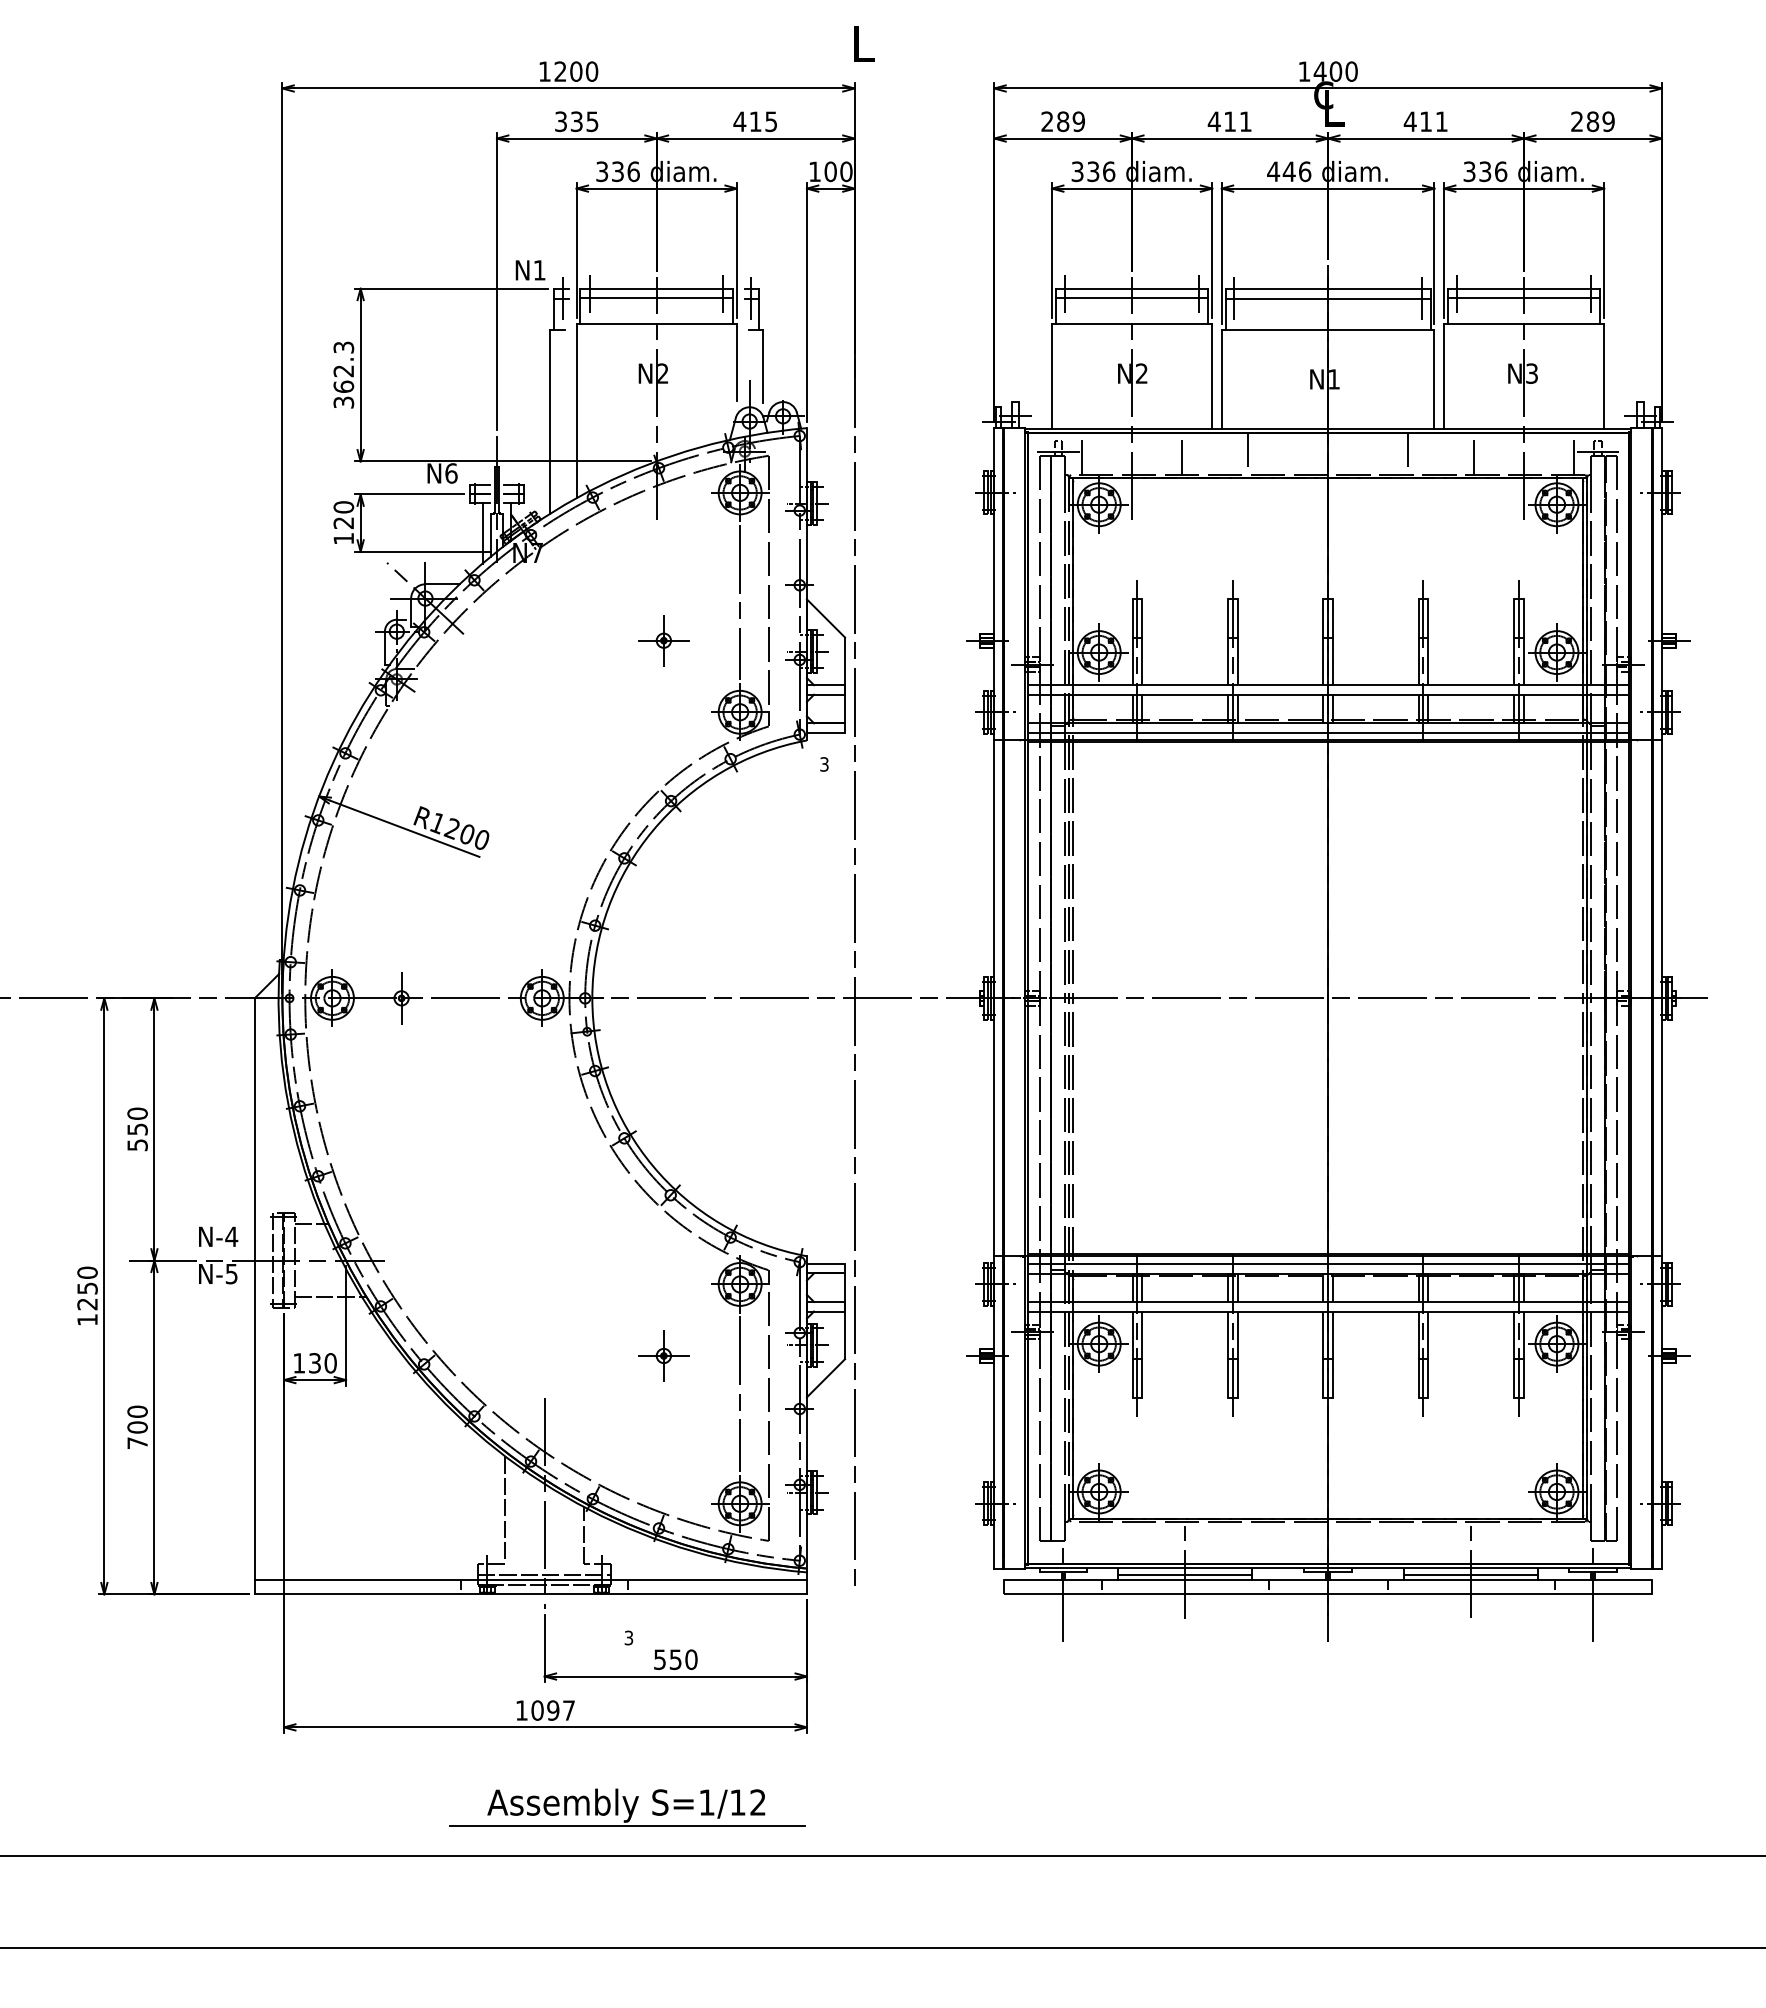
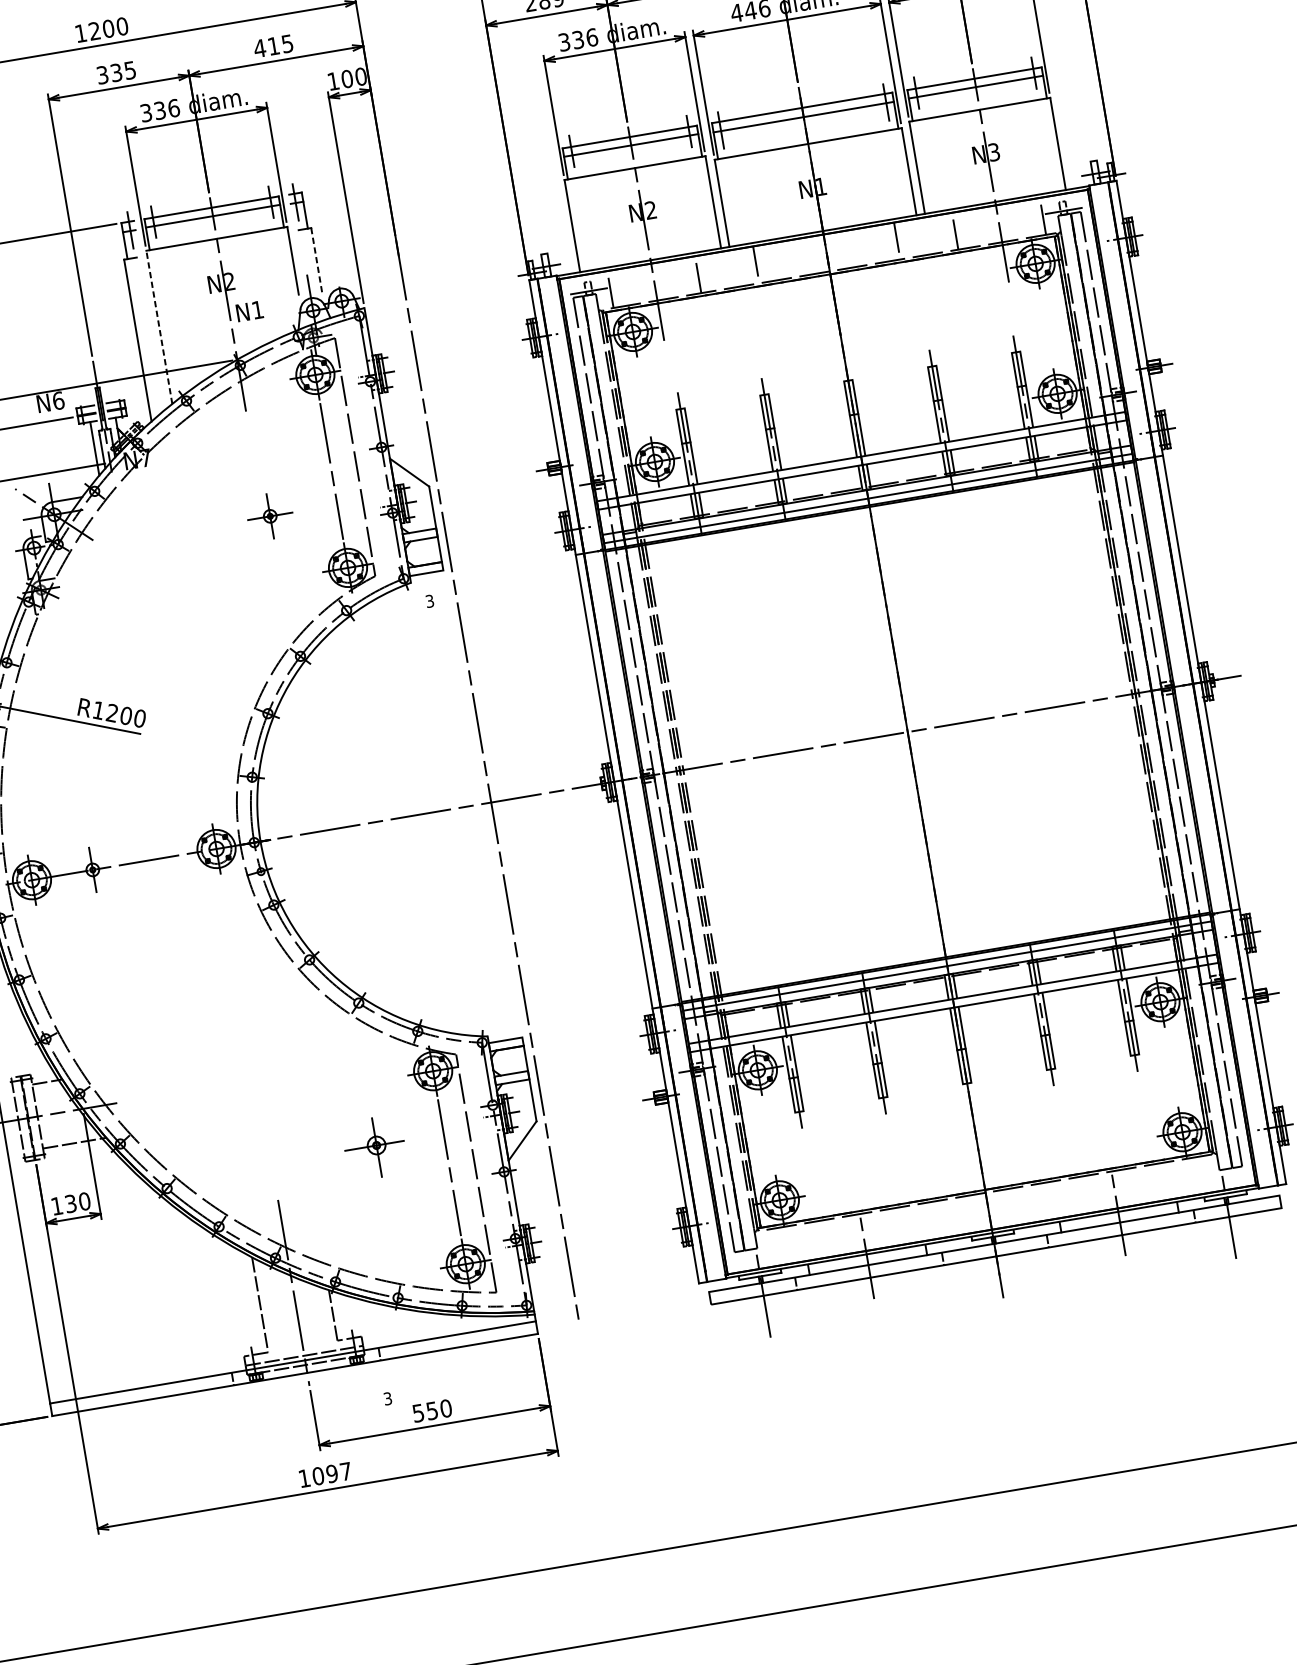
text: (530, 270) -> (249, 311), moved
line: (763, 366) -> (317, 260), solid -> dashed
line: (576, 410) -> (159, 326), solid -> dashed
part: (663, 1355) -> (376, 1145), size x1.4
line: (1184, 1574) -> (867, 1260), removed
line: (1470, 1574) -> (1118, 1217), removed
part: (627, 1807) -> (411, 1548), removed

